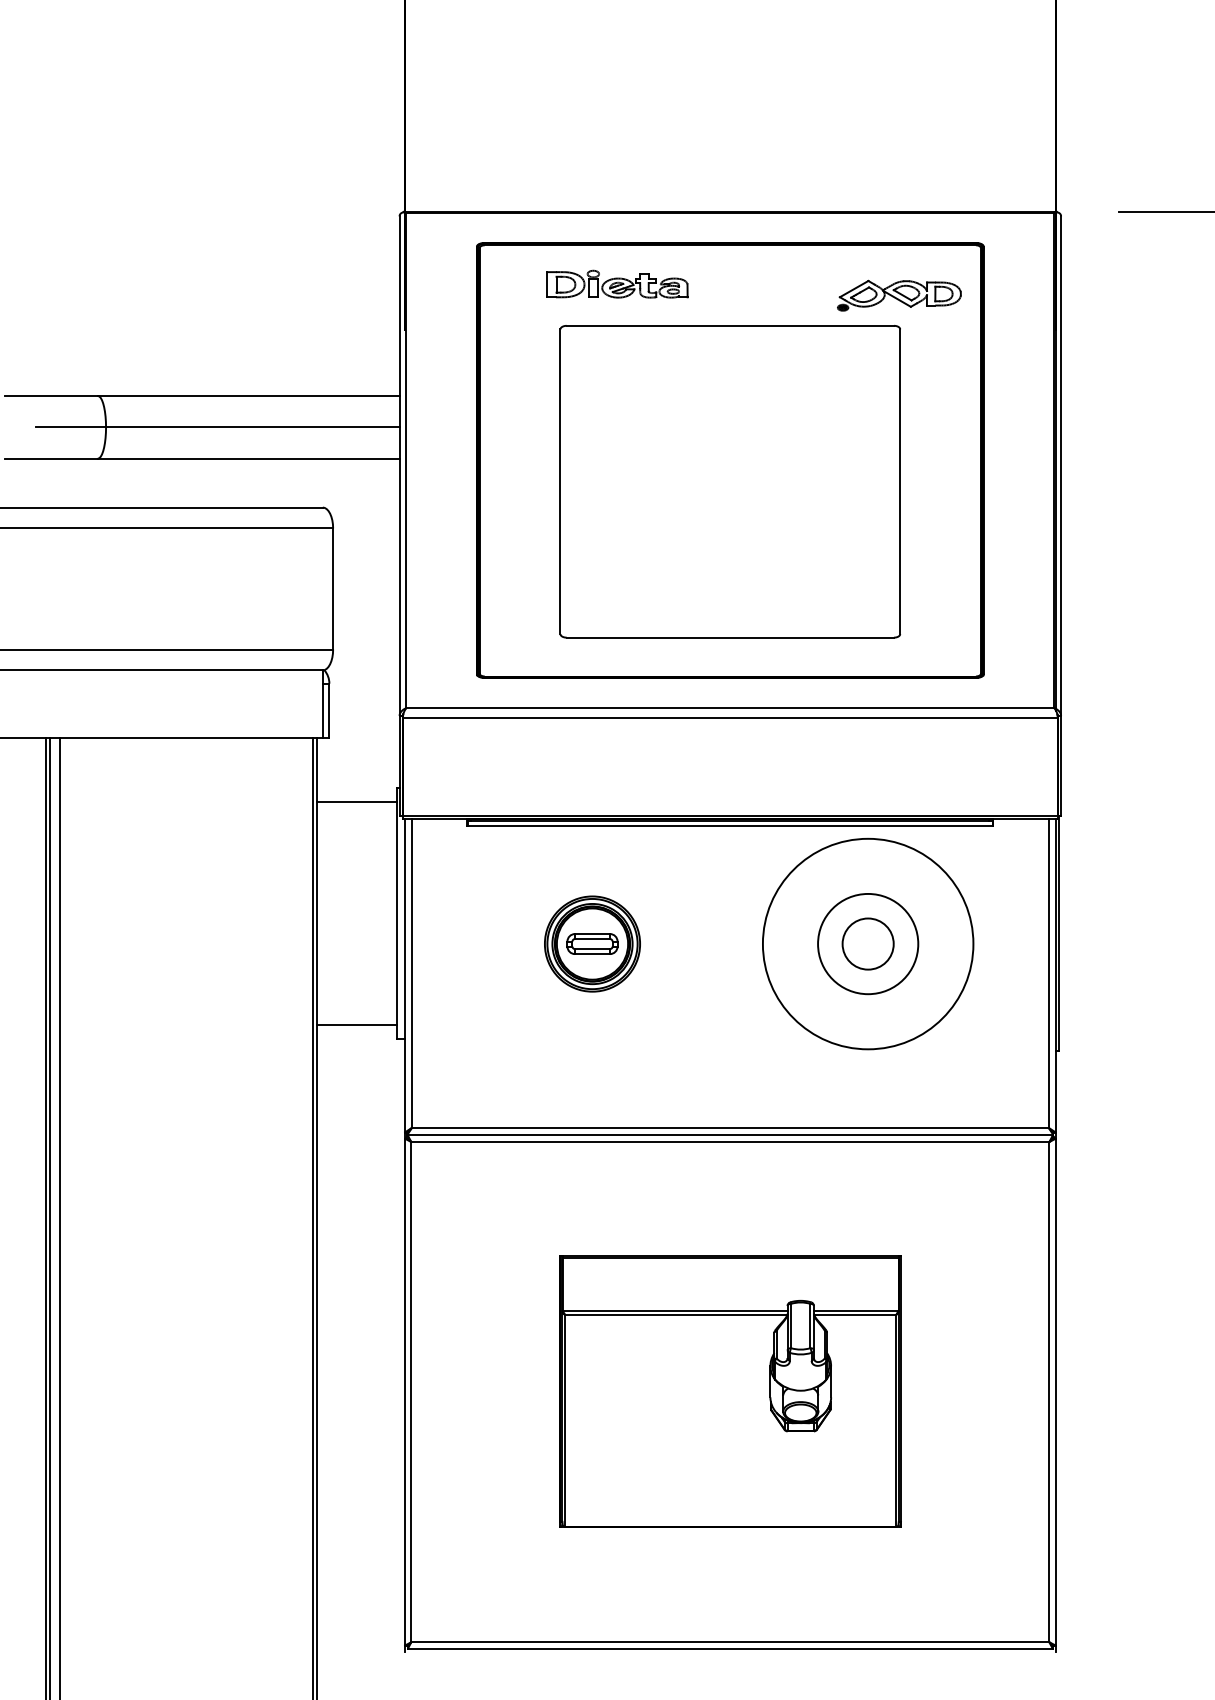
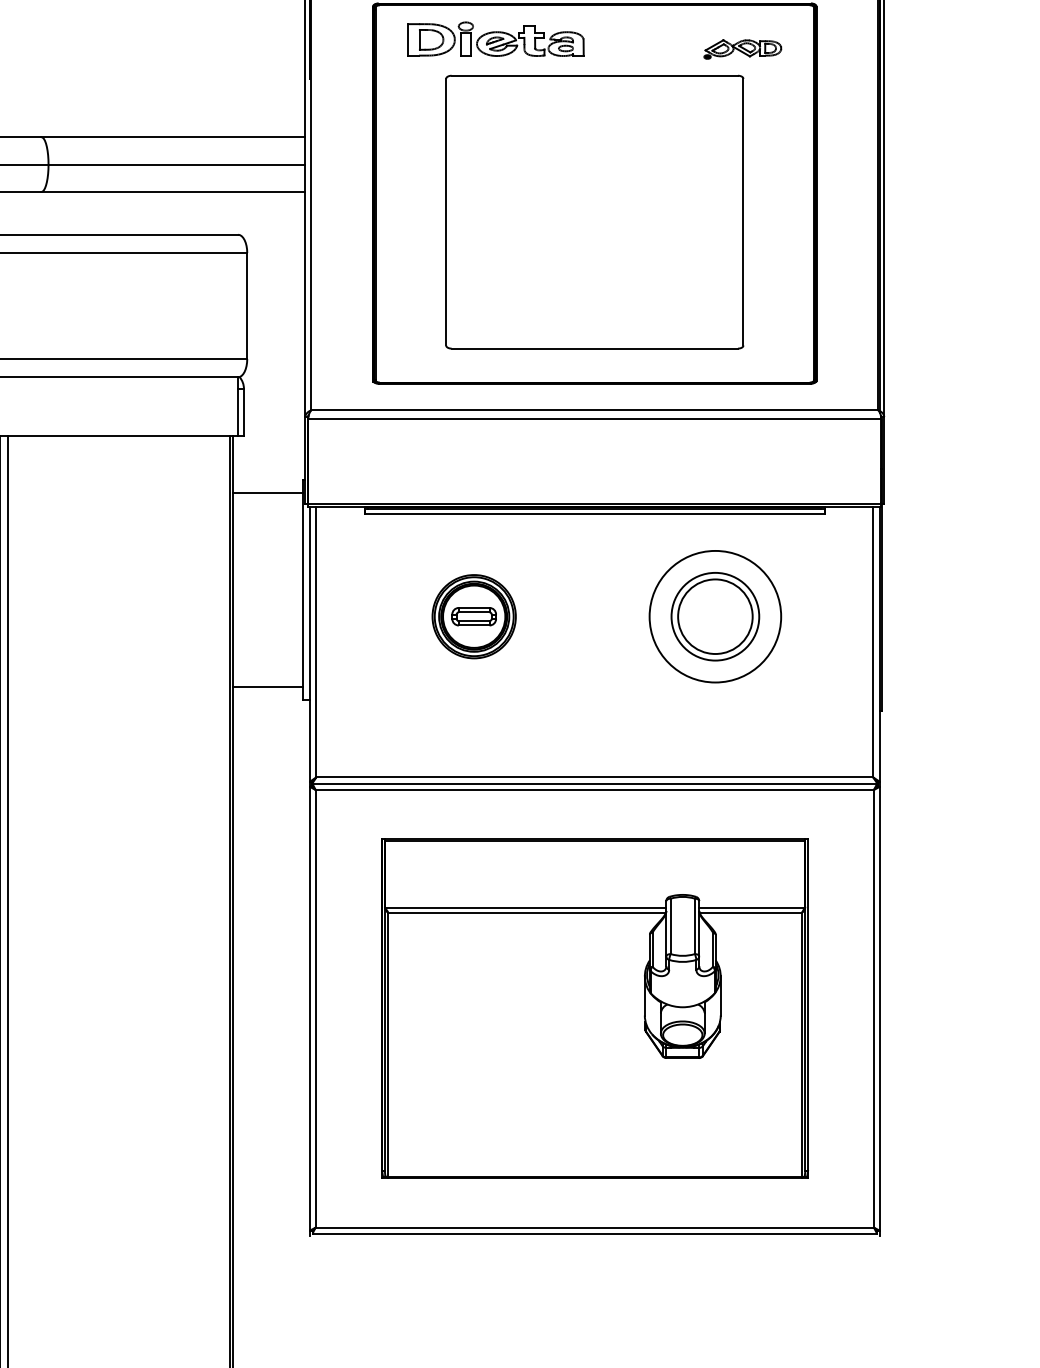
part: (617, 284) -> (496, 39), size x1.43
part: (899, 295) -> (742, 49), size x0.71
circle: (867, 943) -> (714, 616), size x0.71
circle: (867, 943) -> (714, 616), size x1.67
part: (730, 1391) -> (594, 1008), size x1.43

